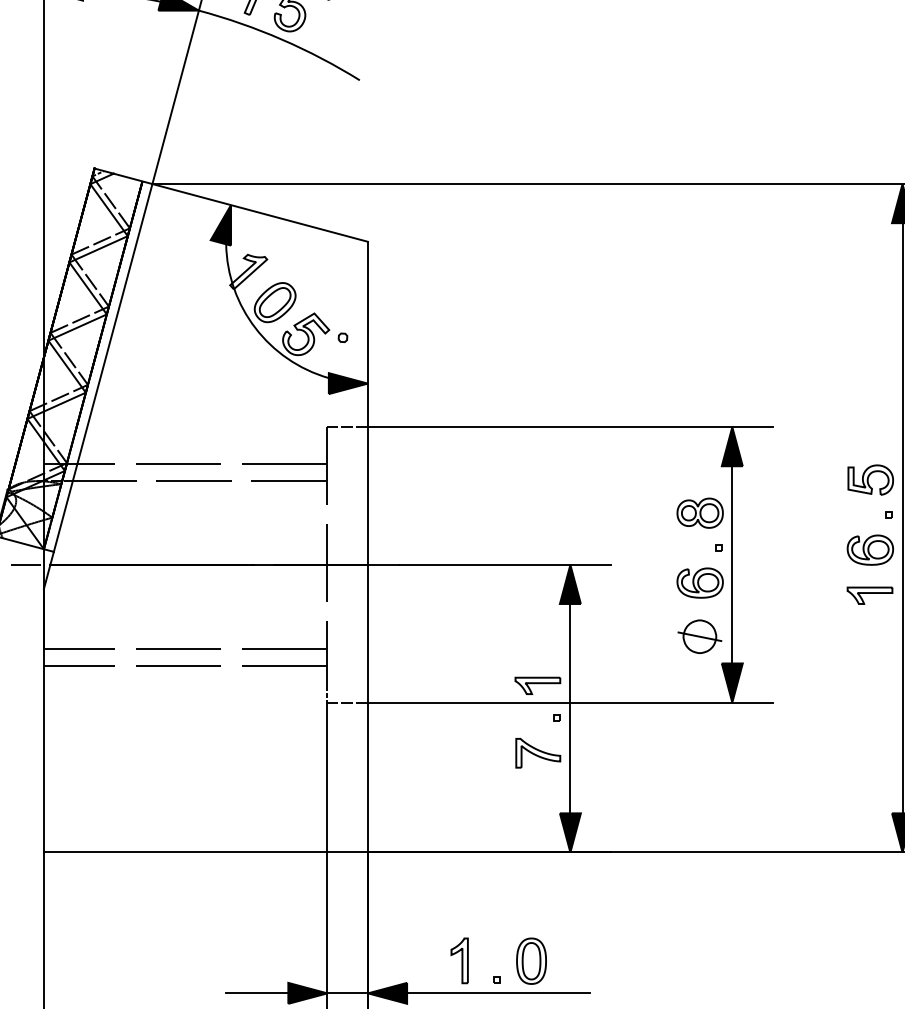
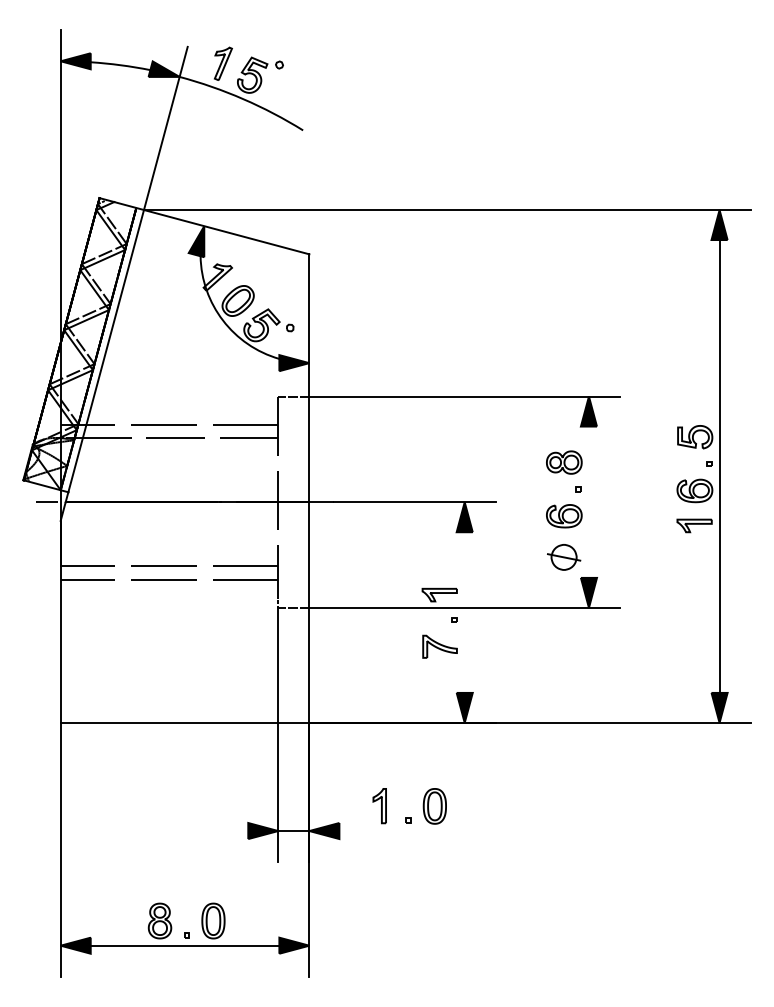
line: (731, 563) -> (588, 501), removed
line: (570, 708) -> (464, 612), removed
line: (257, 993) -> (224, 831), removed
line: (498, 993) -> (409, 831), removed

